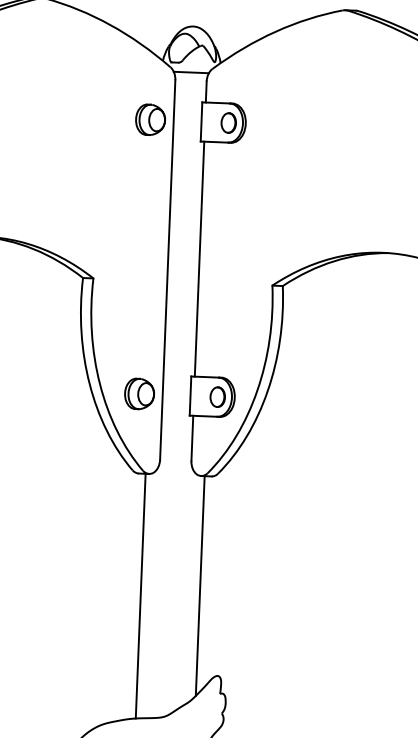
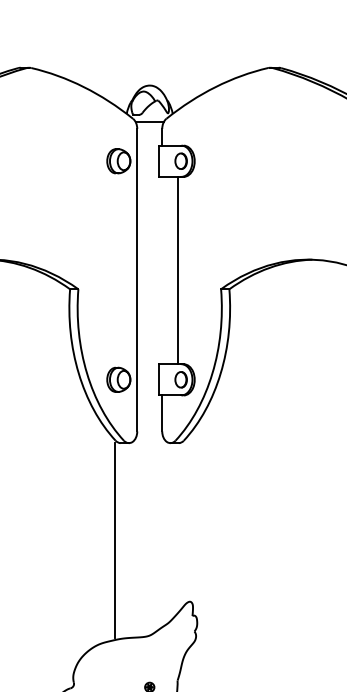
line: (199, 259) -> (178, 270), moved
line: (200, 585) -> (173, 530), removed
line: (141, 595) -> (115, 540), moved

